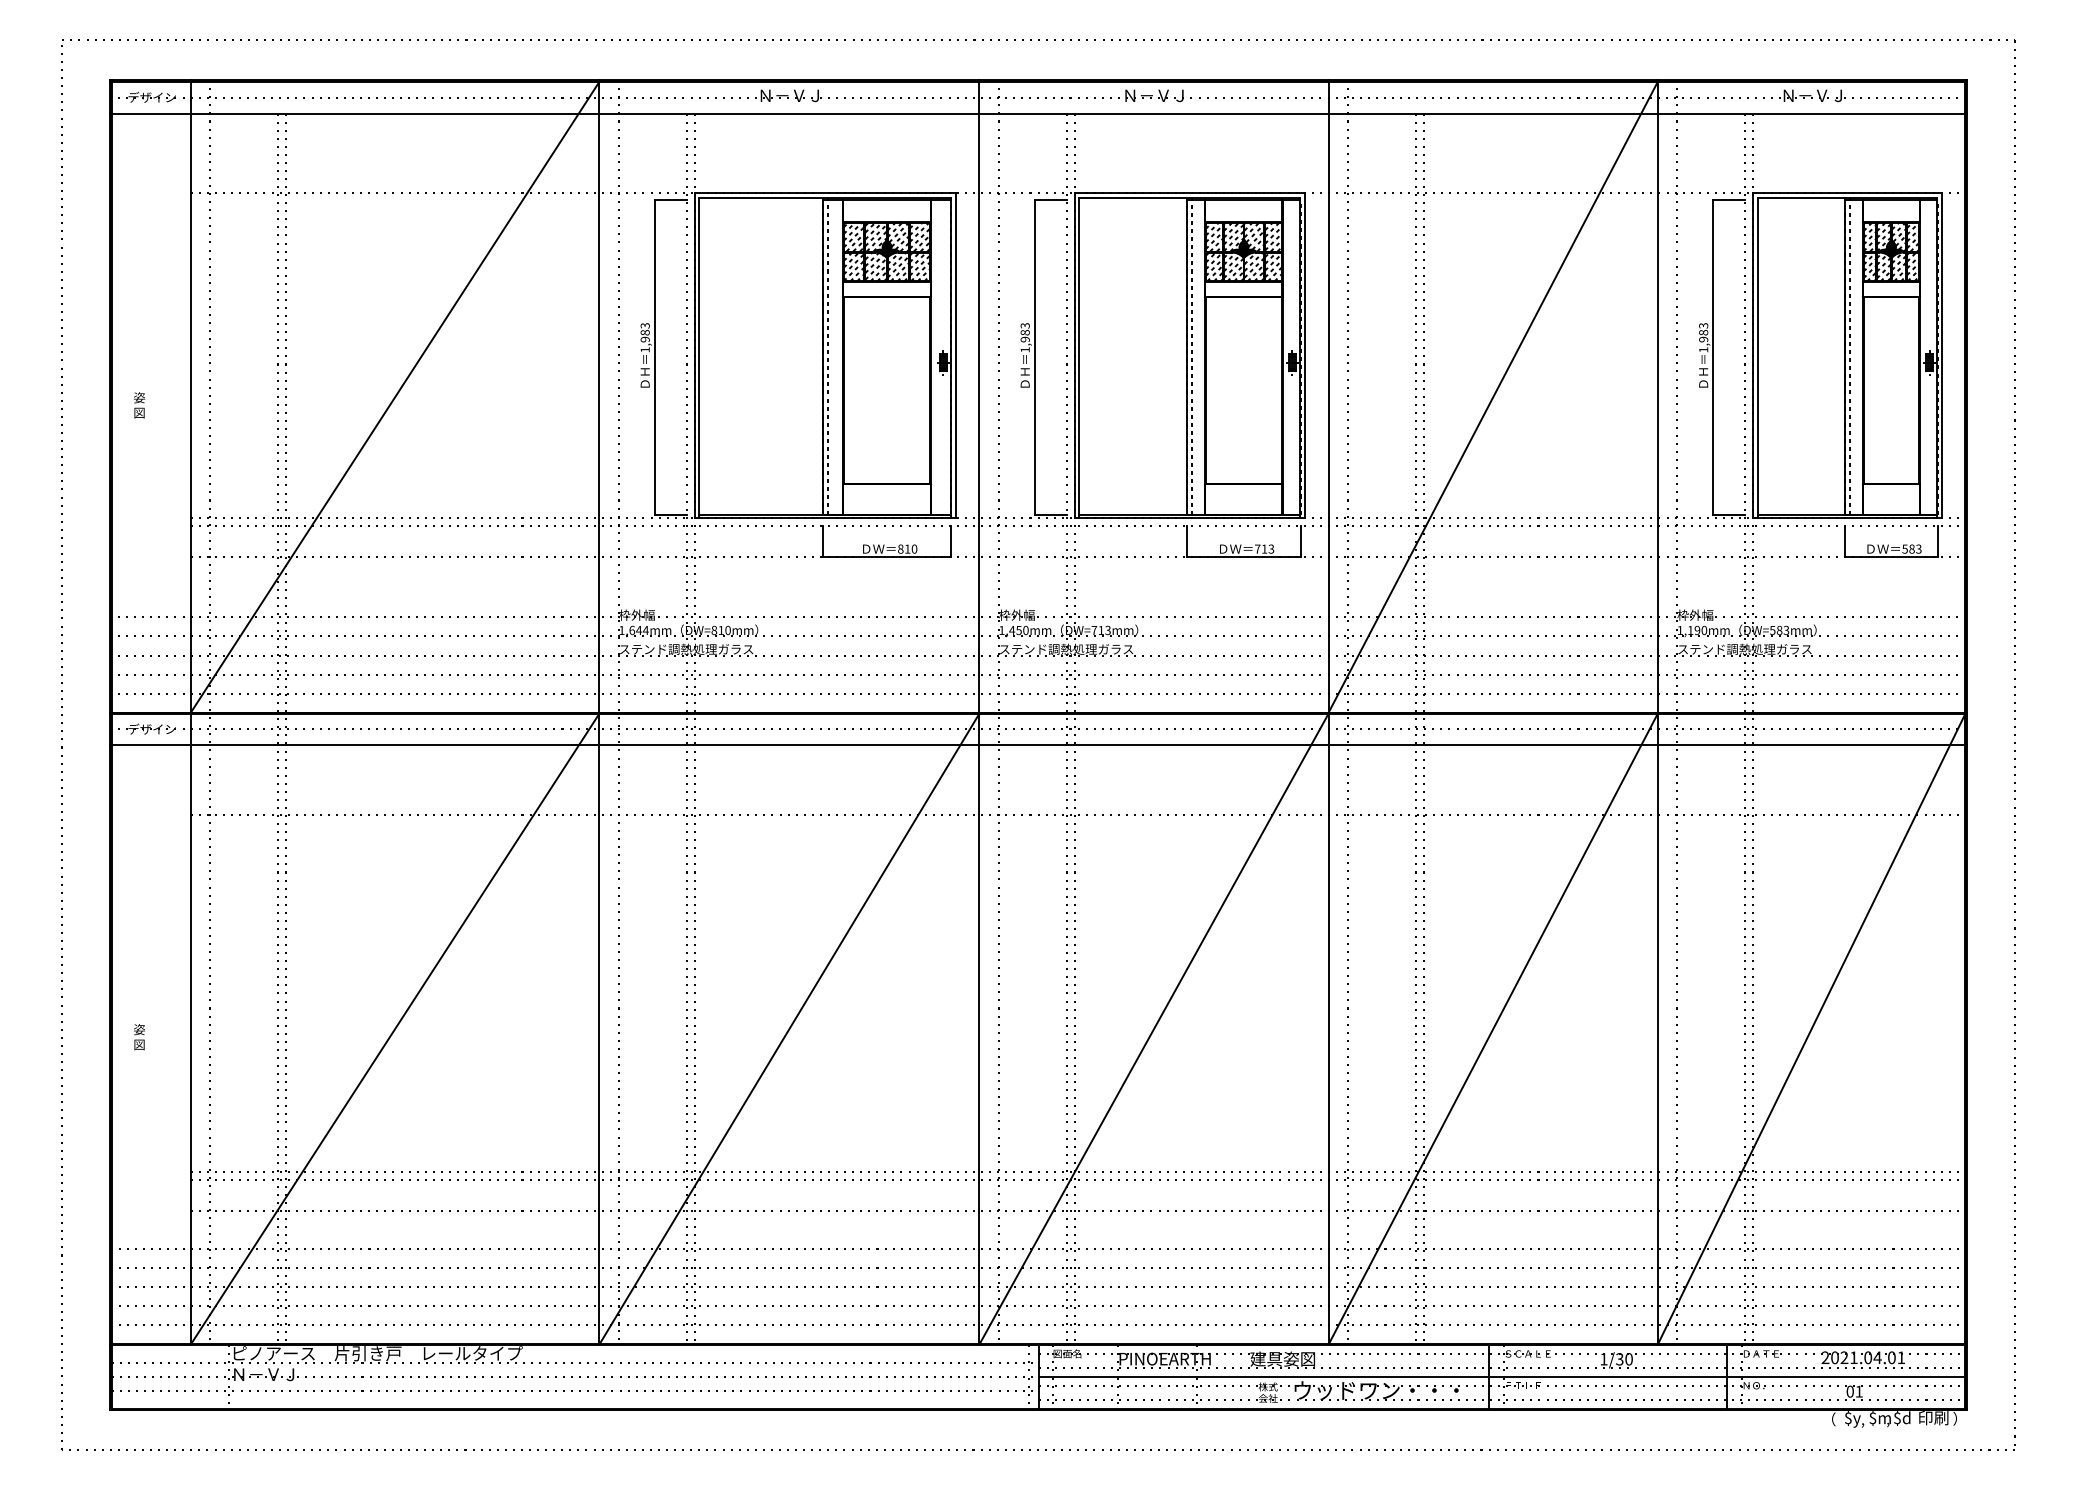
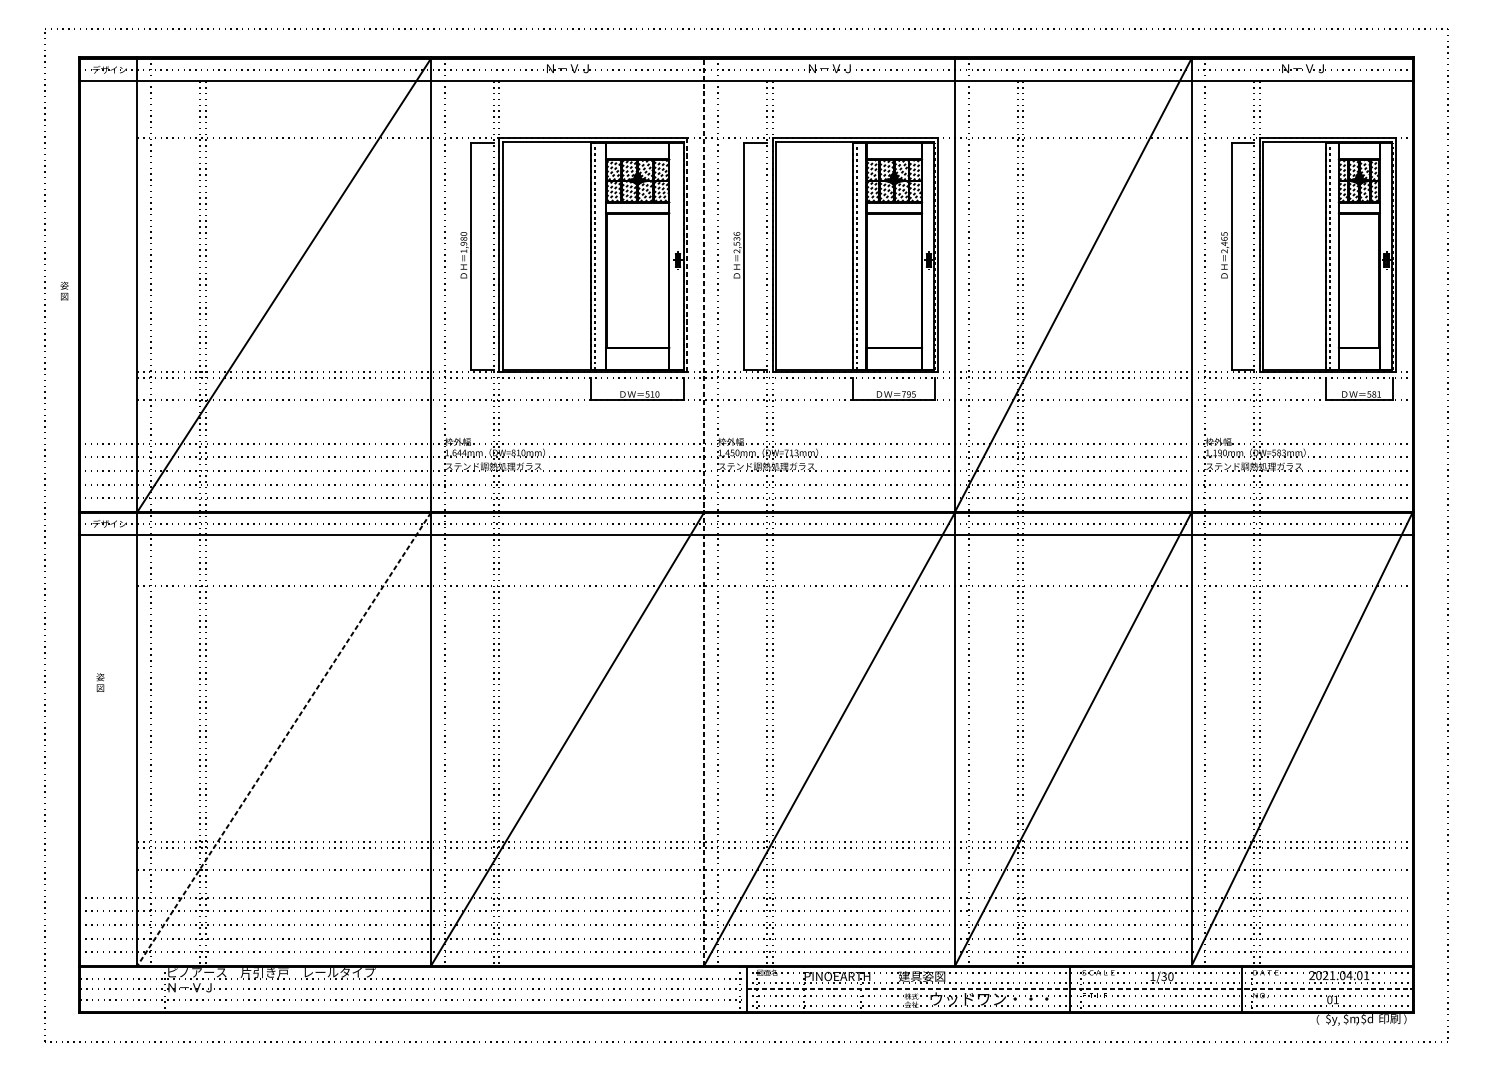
text: (645, 325) -> (464, 233), 1,983 -> 1,980
text: (1024, 337) -> (736, 242), 1,983 -> 2,536
text: (1703, 337) -> (1224, 242), 1,983 -> 2,465
line: (955, 354) -> (686, 254), solid -> dashed
text: (139, 405) -> (64, 291), moved
text: (900, 548) -> (647, 393), 810 -> 510
text: (1267, 548) -> (911, 393), 713 -> 795
text: (1918, 548) -> (1378, 393), 583 -> 581
line: (979, 711) -> (704, 511), solid -> dashed
line: (395, 1029) -> (284, 739), solid -> dashed
text: (139, 1037) -> (100, 682), moved
line: (1502, 1377) -> (1079, 989), solid -> dashed

